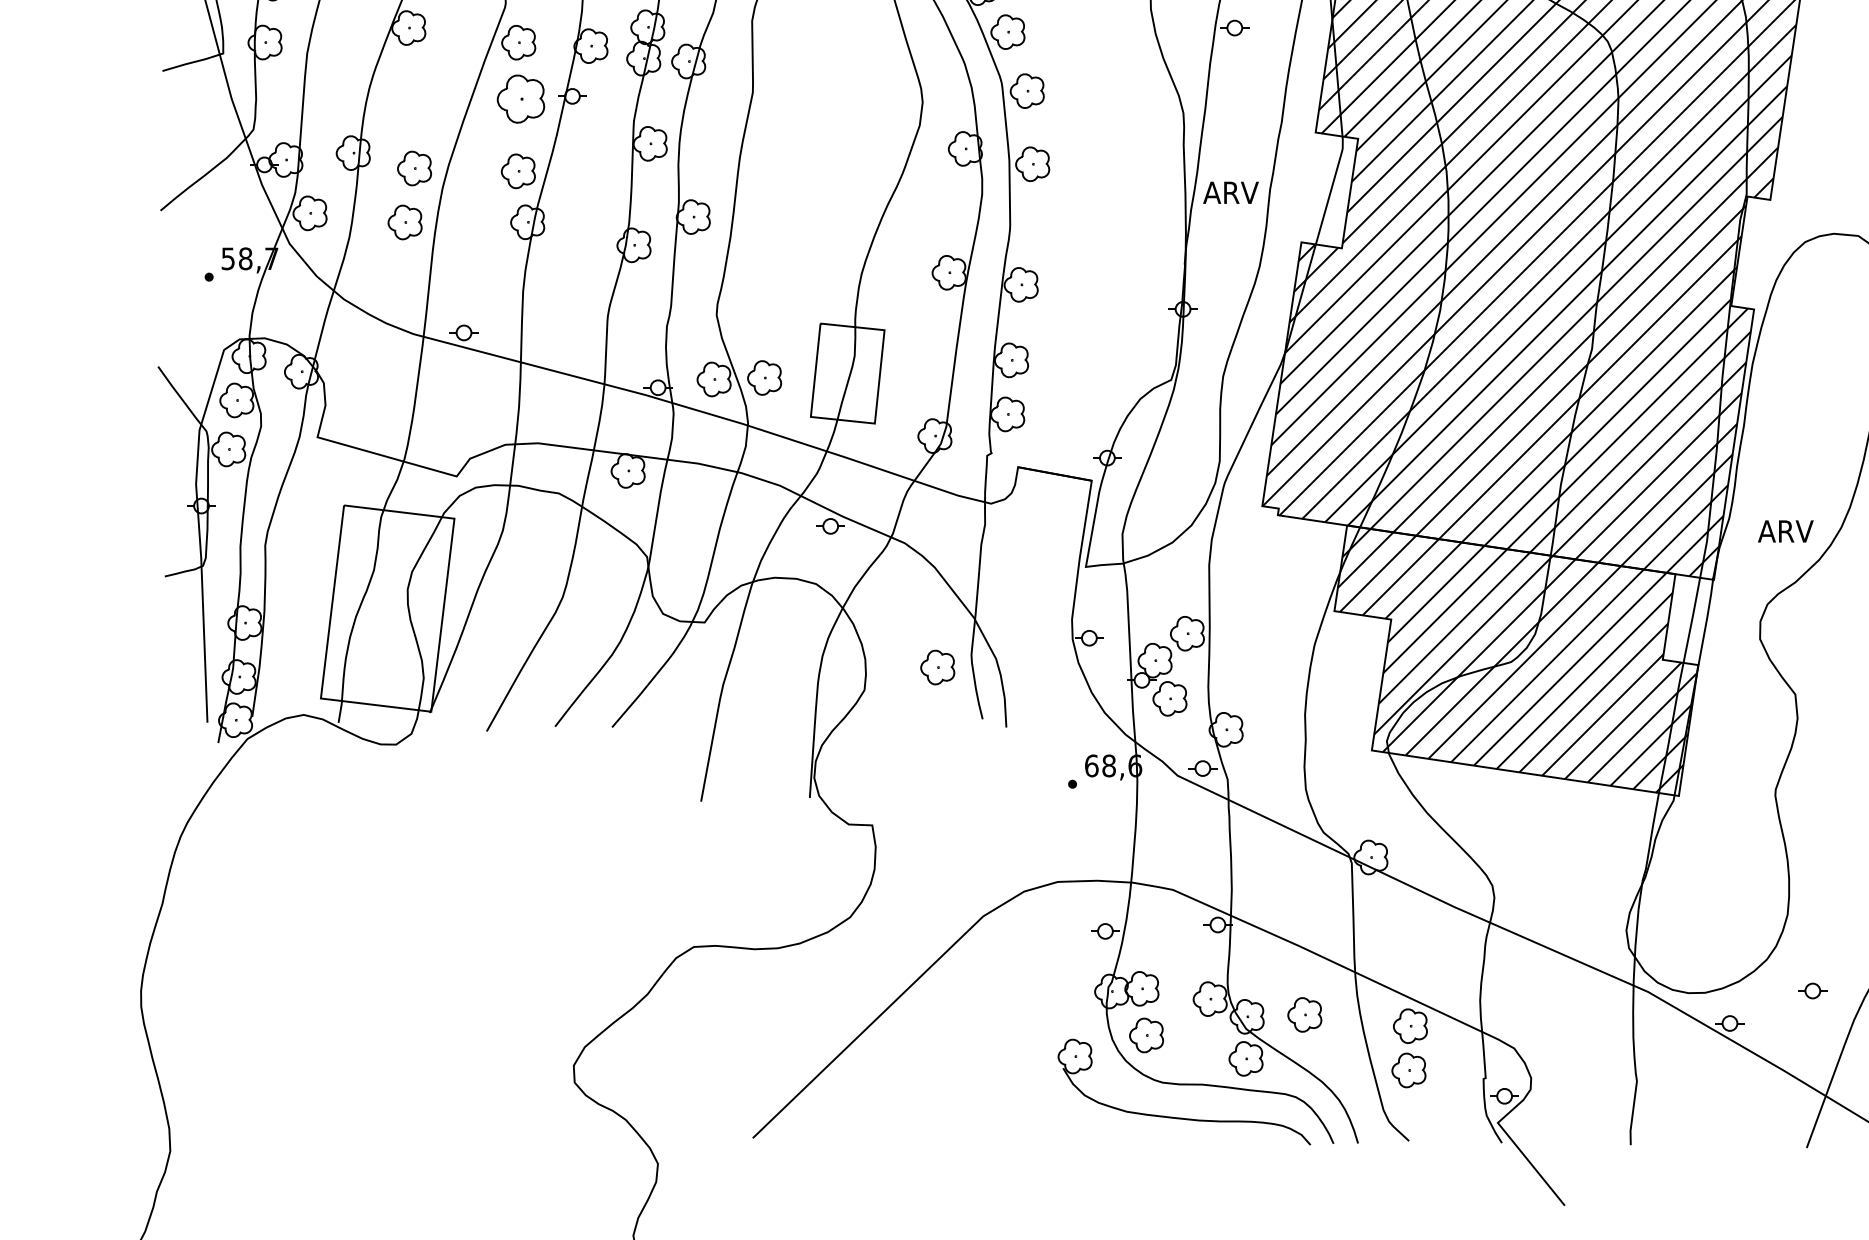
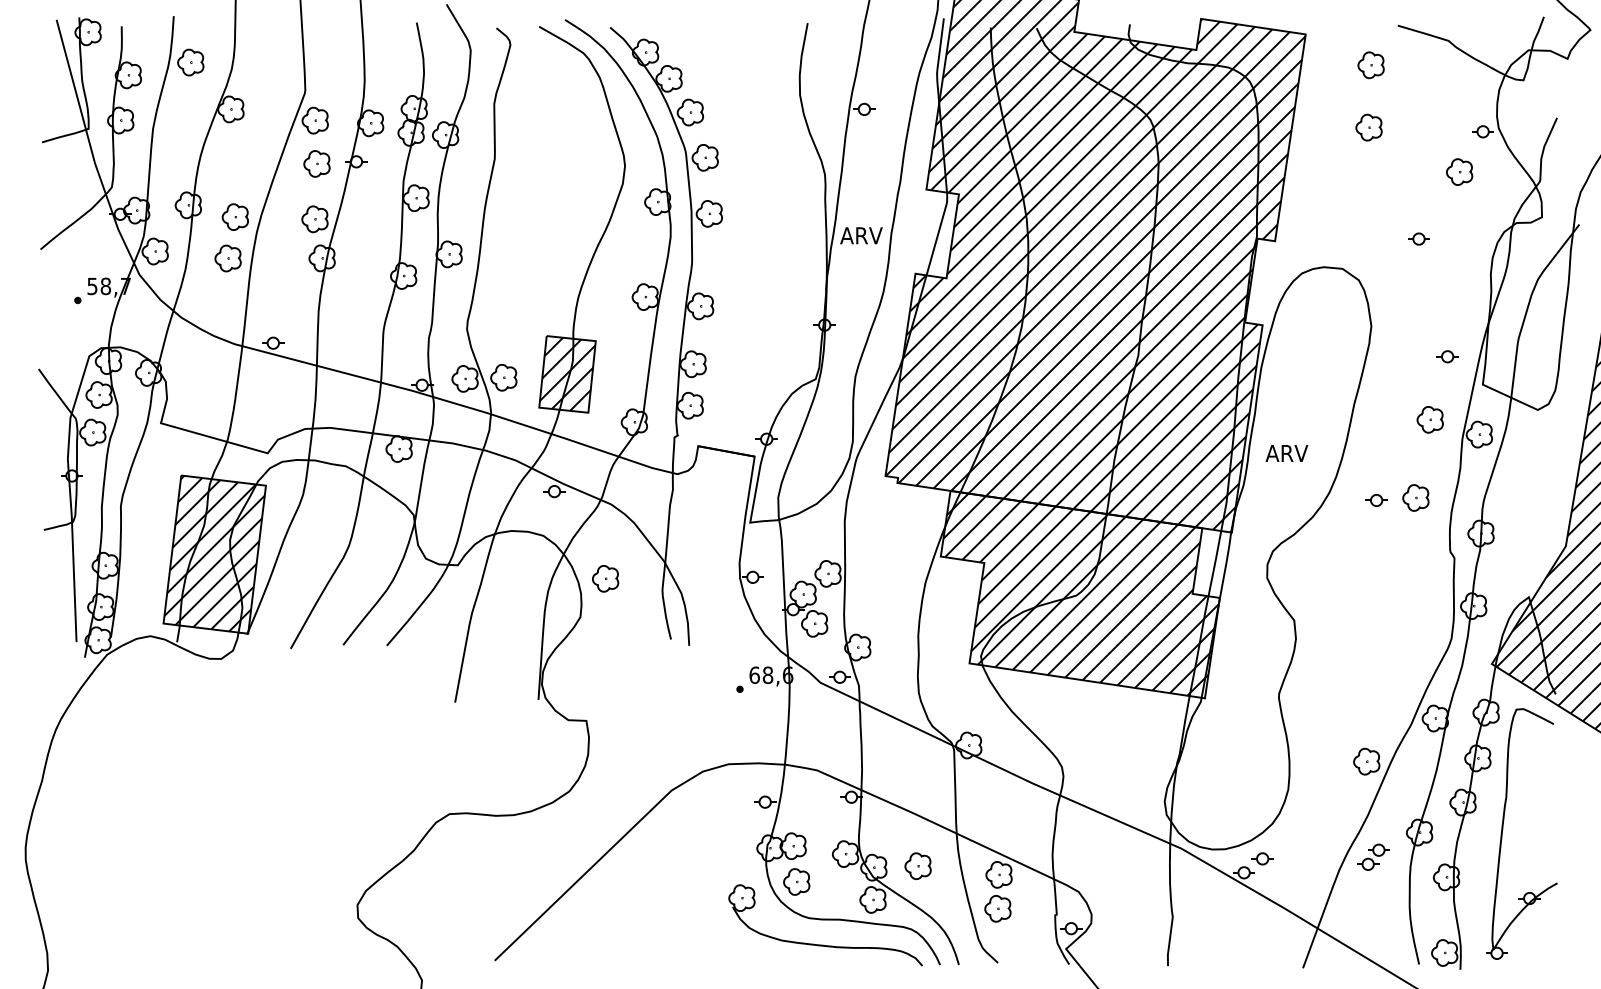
part: (520, 98) -> (316, 163), size x0.71
hatch: (847, 373) -> (567, 374), added
text: (1785, 531) -> (1286, 453), moved
hatch: (387, 608) -> (214, 554), added
part: (937, 667) -> (605, 578), moved
part: (1812, 990) -> (1262, 858), moved

